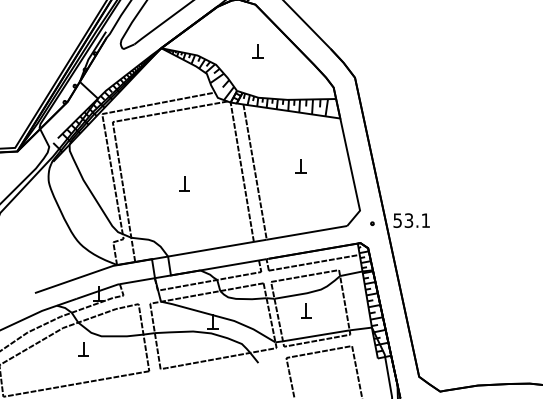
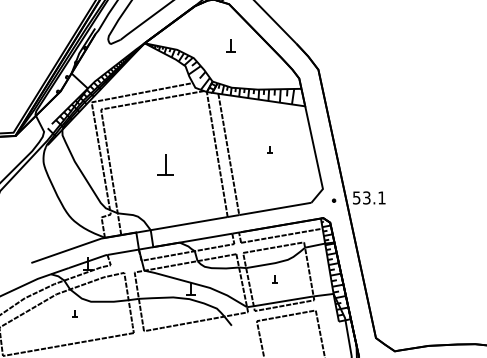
part: (300, 166) -> (269, 149), size x0.6
part: (184, 183) -> (165, 164), size x1.6
part: (306, 310) -> (274, 278), size x0.6
part: (83, 349) -> (74, 313), size x0.6

